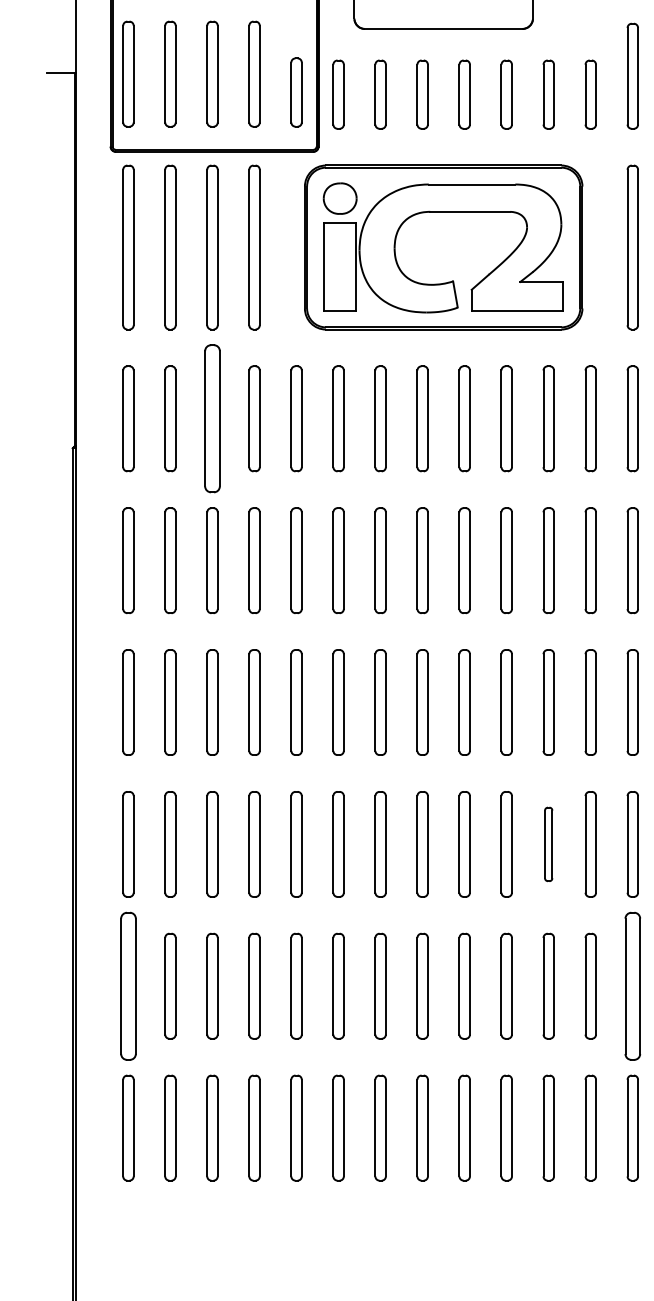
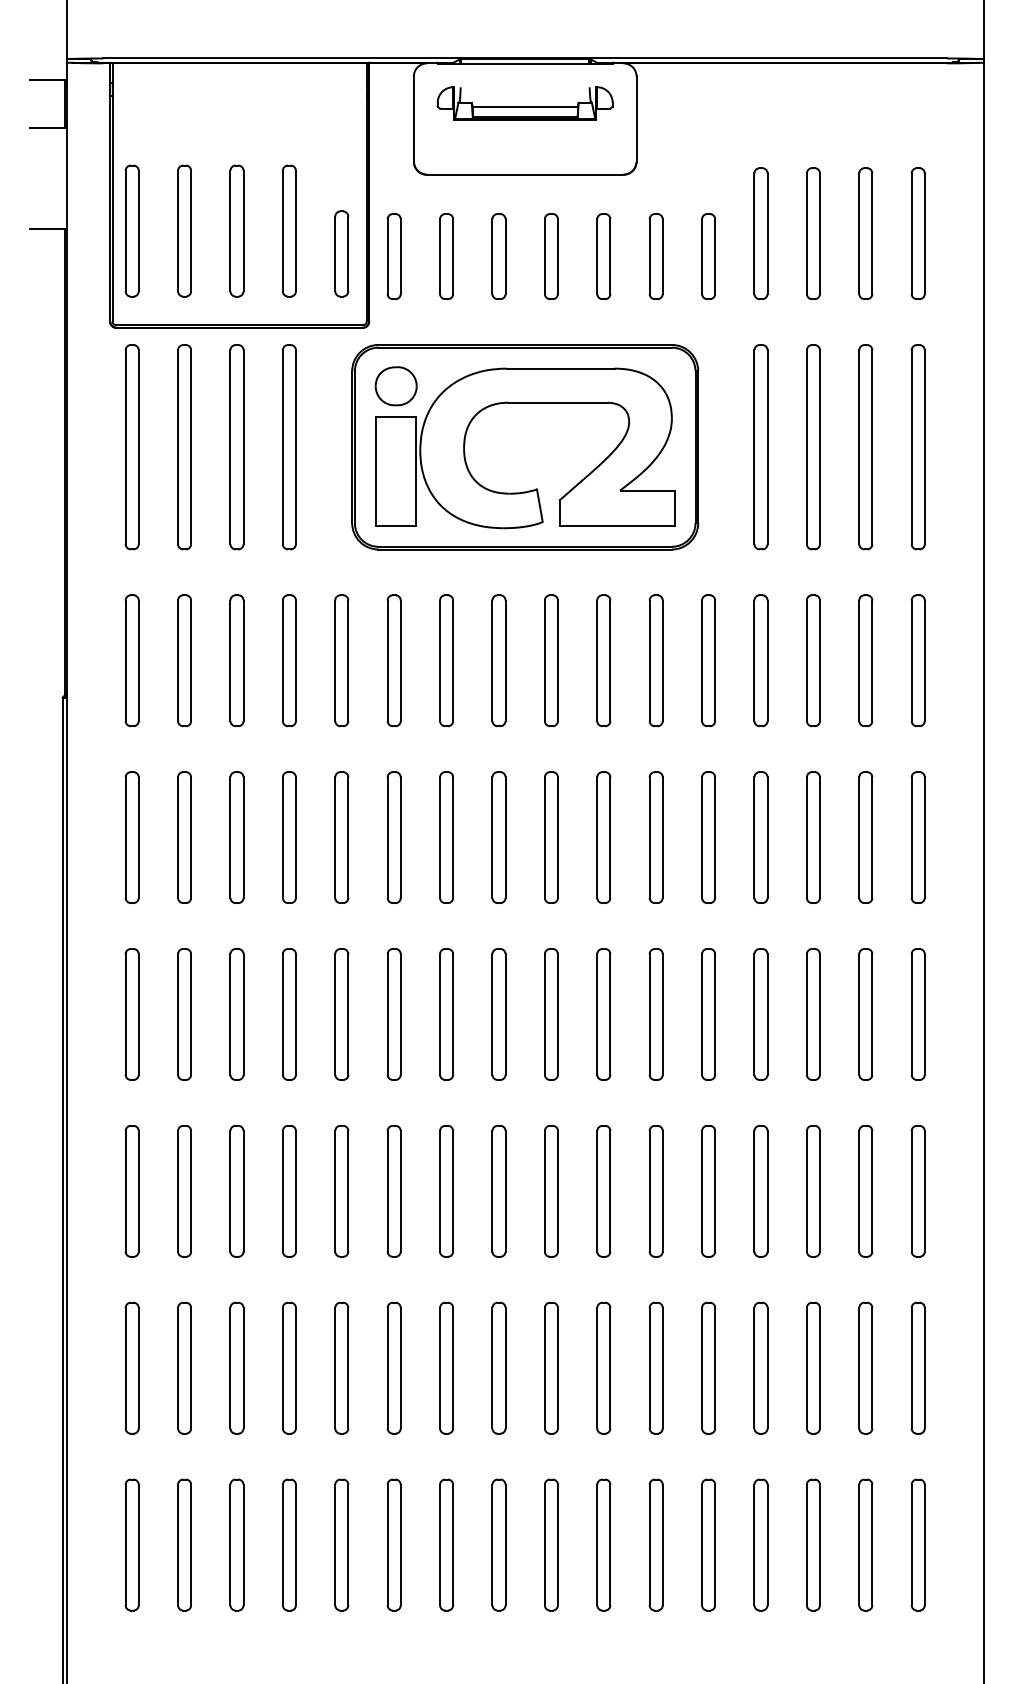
part: (212, 418) -> (236, 660), size x0.71
part: (548, 844) -> (655, 1191), size x1.43
part: (127, 985) -> (131, 1367), size x0.71
part: (632, 985) -> (760, 1367), size x0.71

